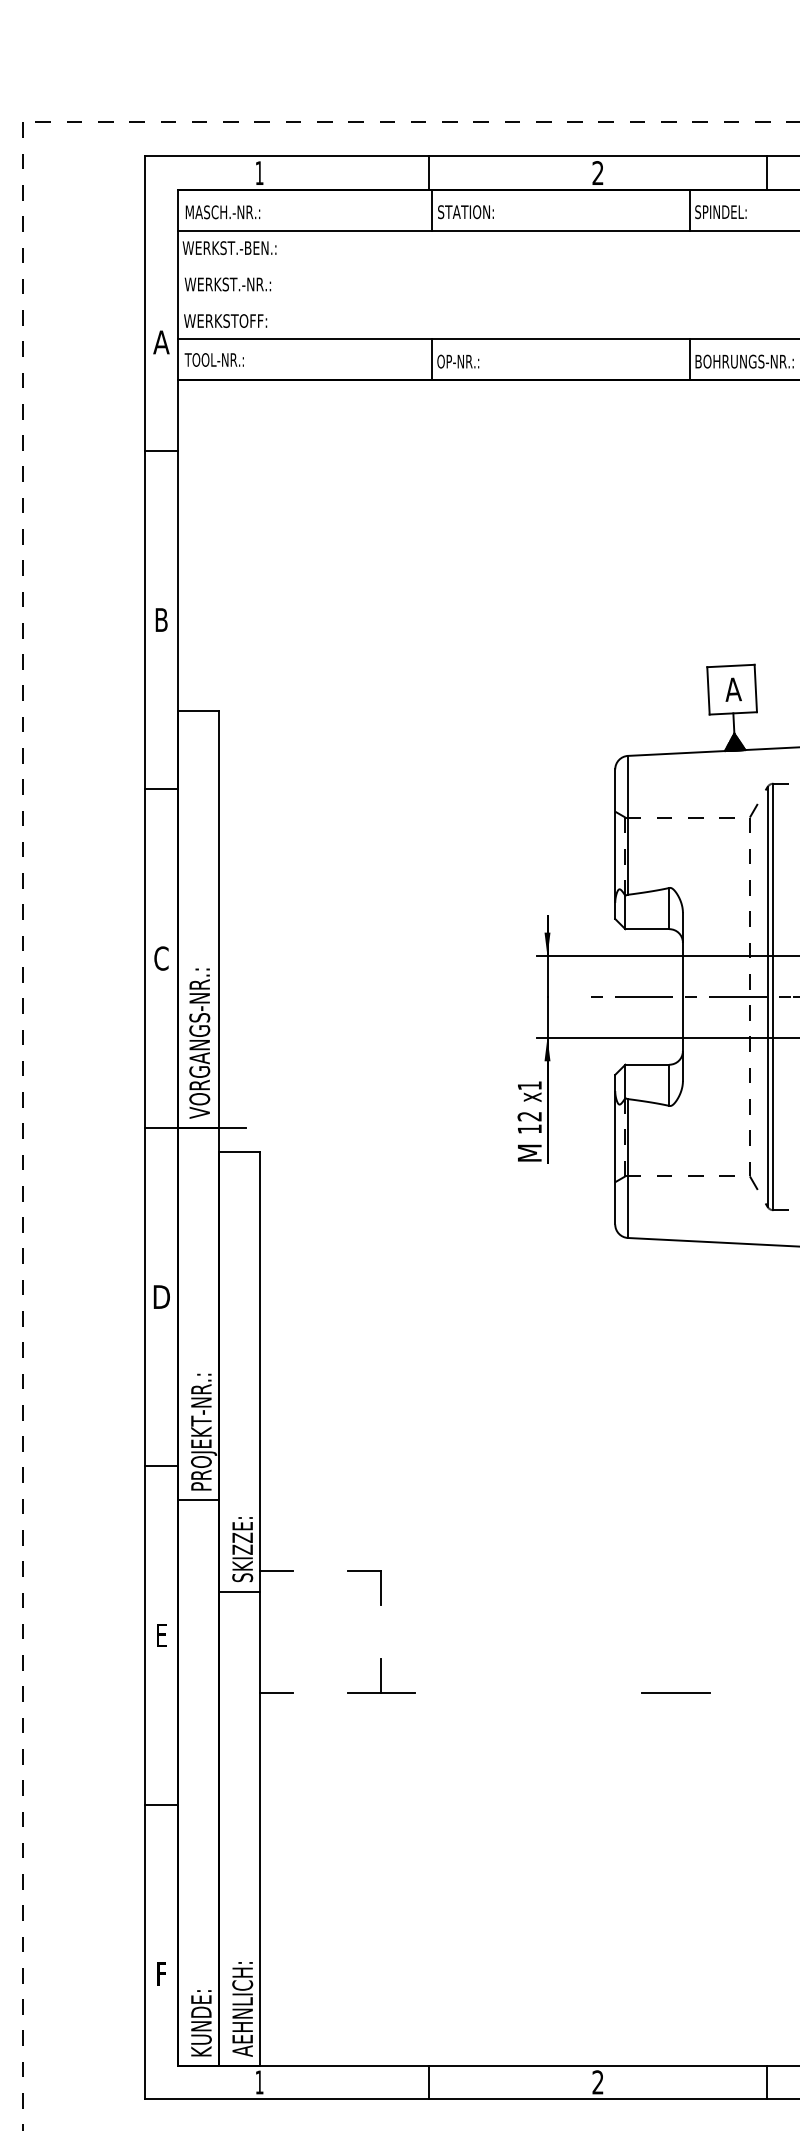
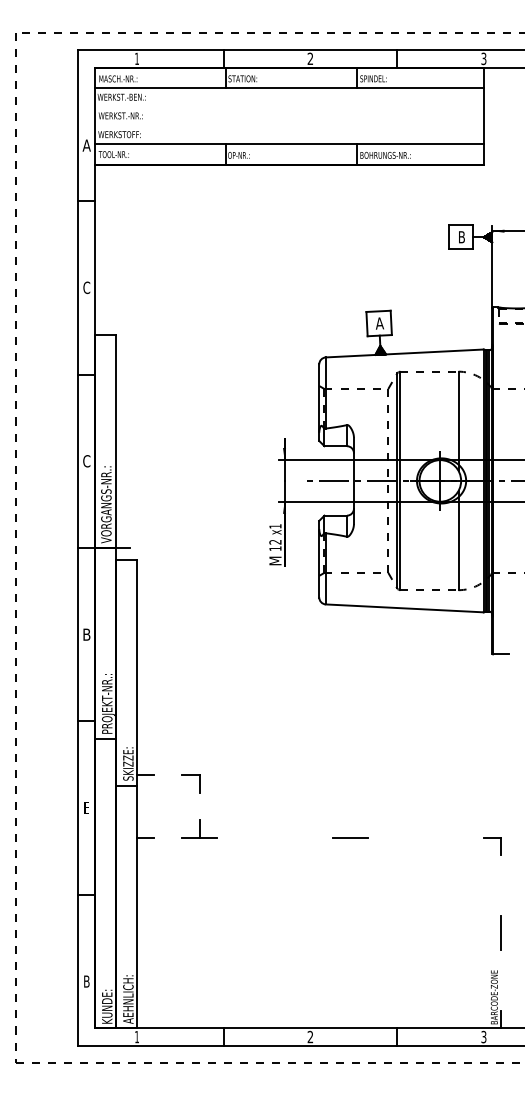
text: (160, 619) -> (86, 287), B -> C
text: (160, 1296) -> (86, 634), D -> B
text: (160, 1973) -> (86, 981), F -> B

